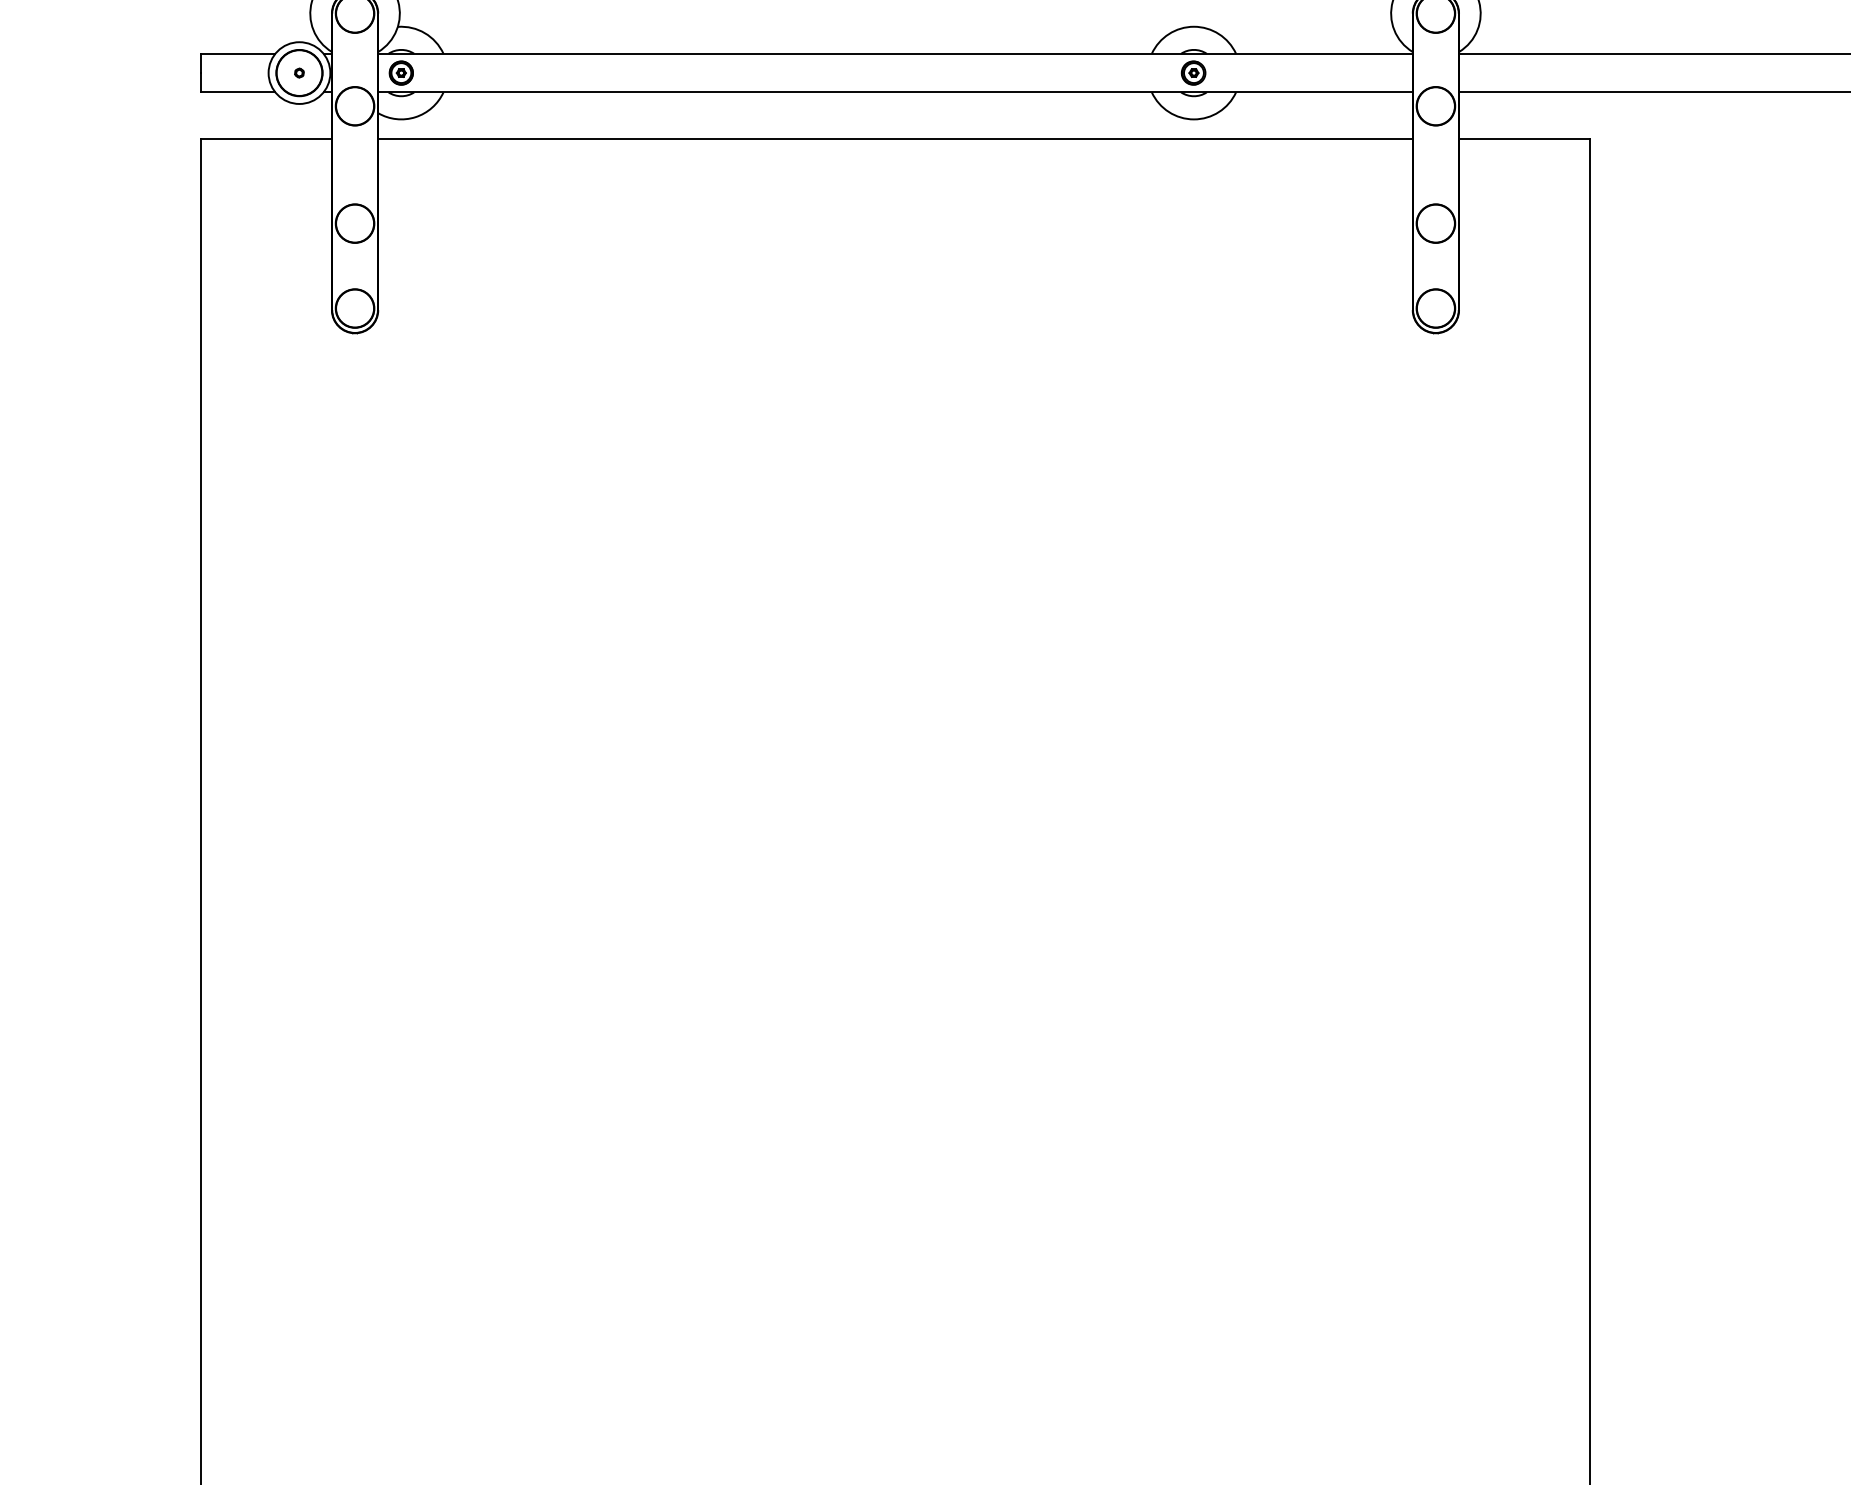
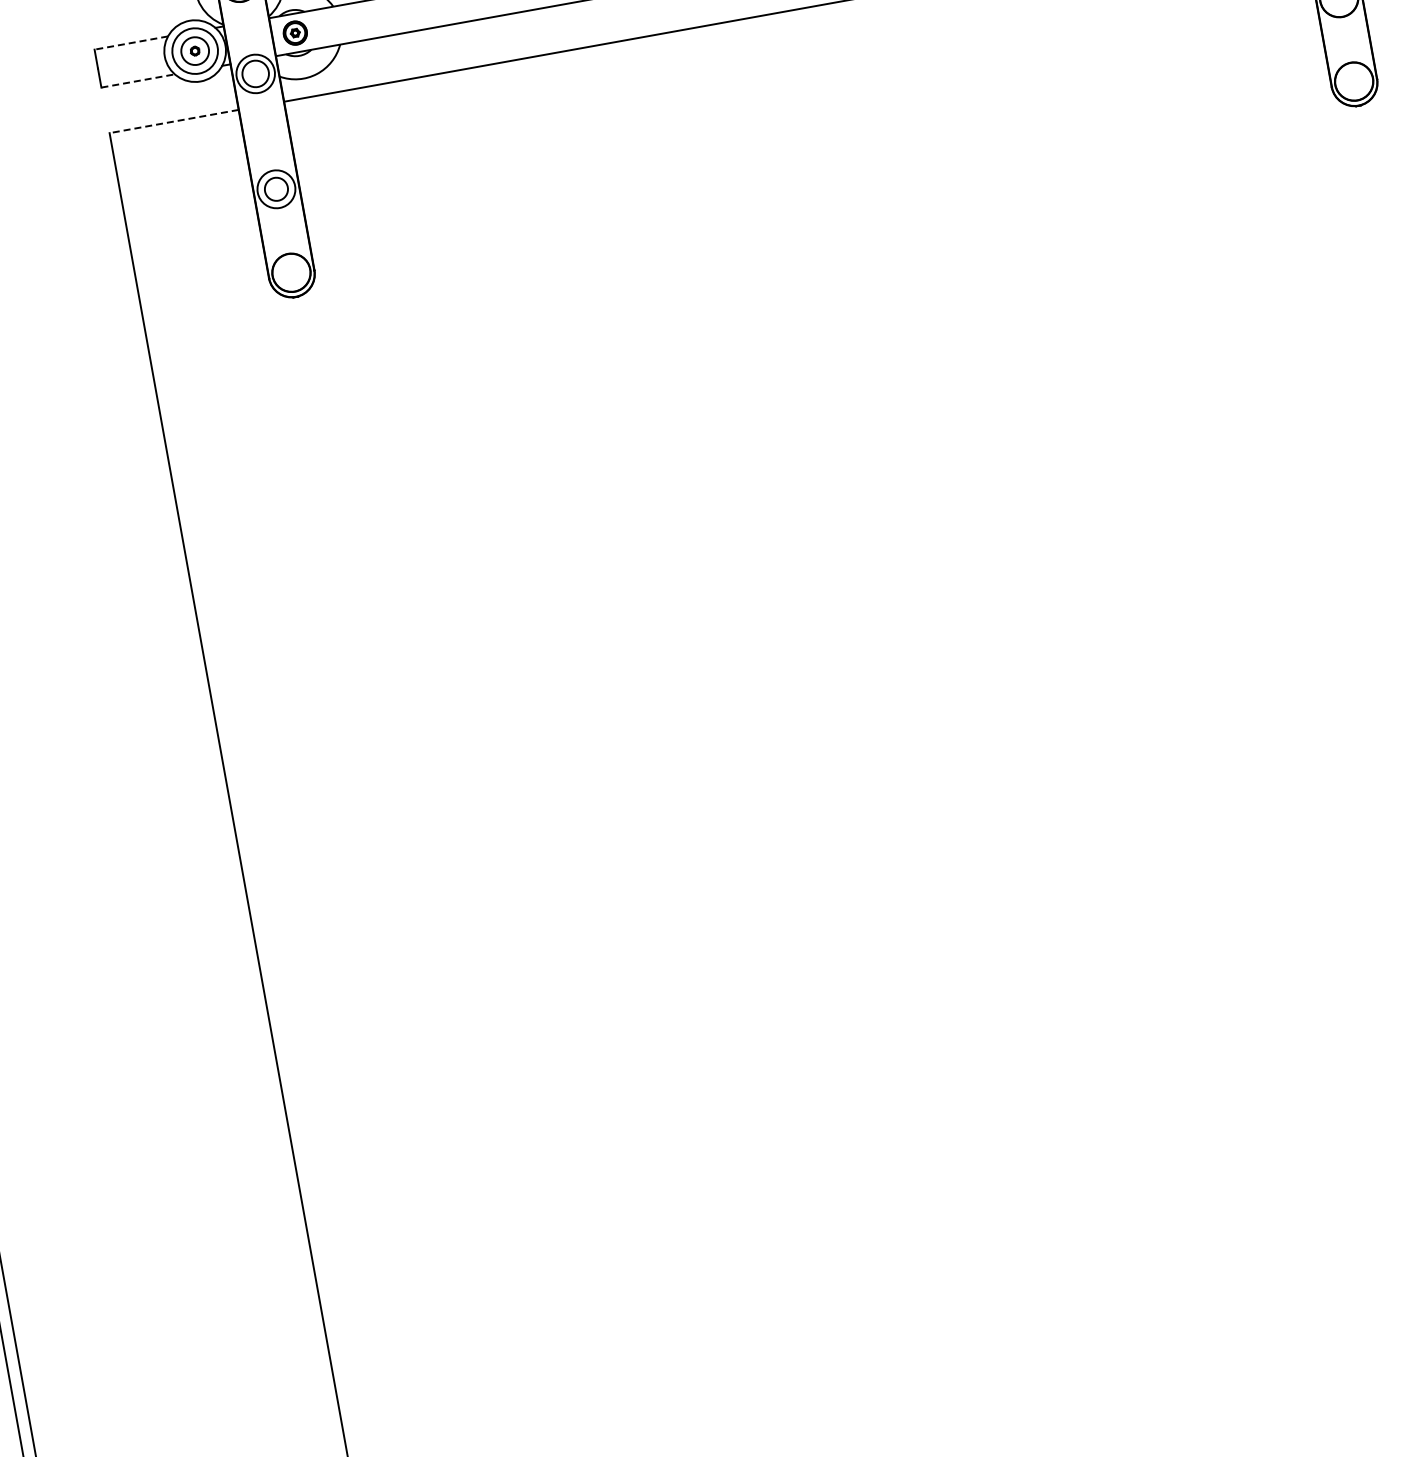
line: (237, 53) -> (130, 42), solid -> dashed
circle: (299, 72) -> (195, 50), size x0.6
line: (238, 92) -> (138, 81), solid -> dashed
circle: (355, 106) -> (256, 74), size x0.7
line: (266, 138) -> (174, 121), solid -> dashed
circle: (354, 223) -> (275, 189), size x0.6

